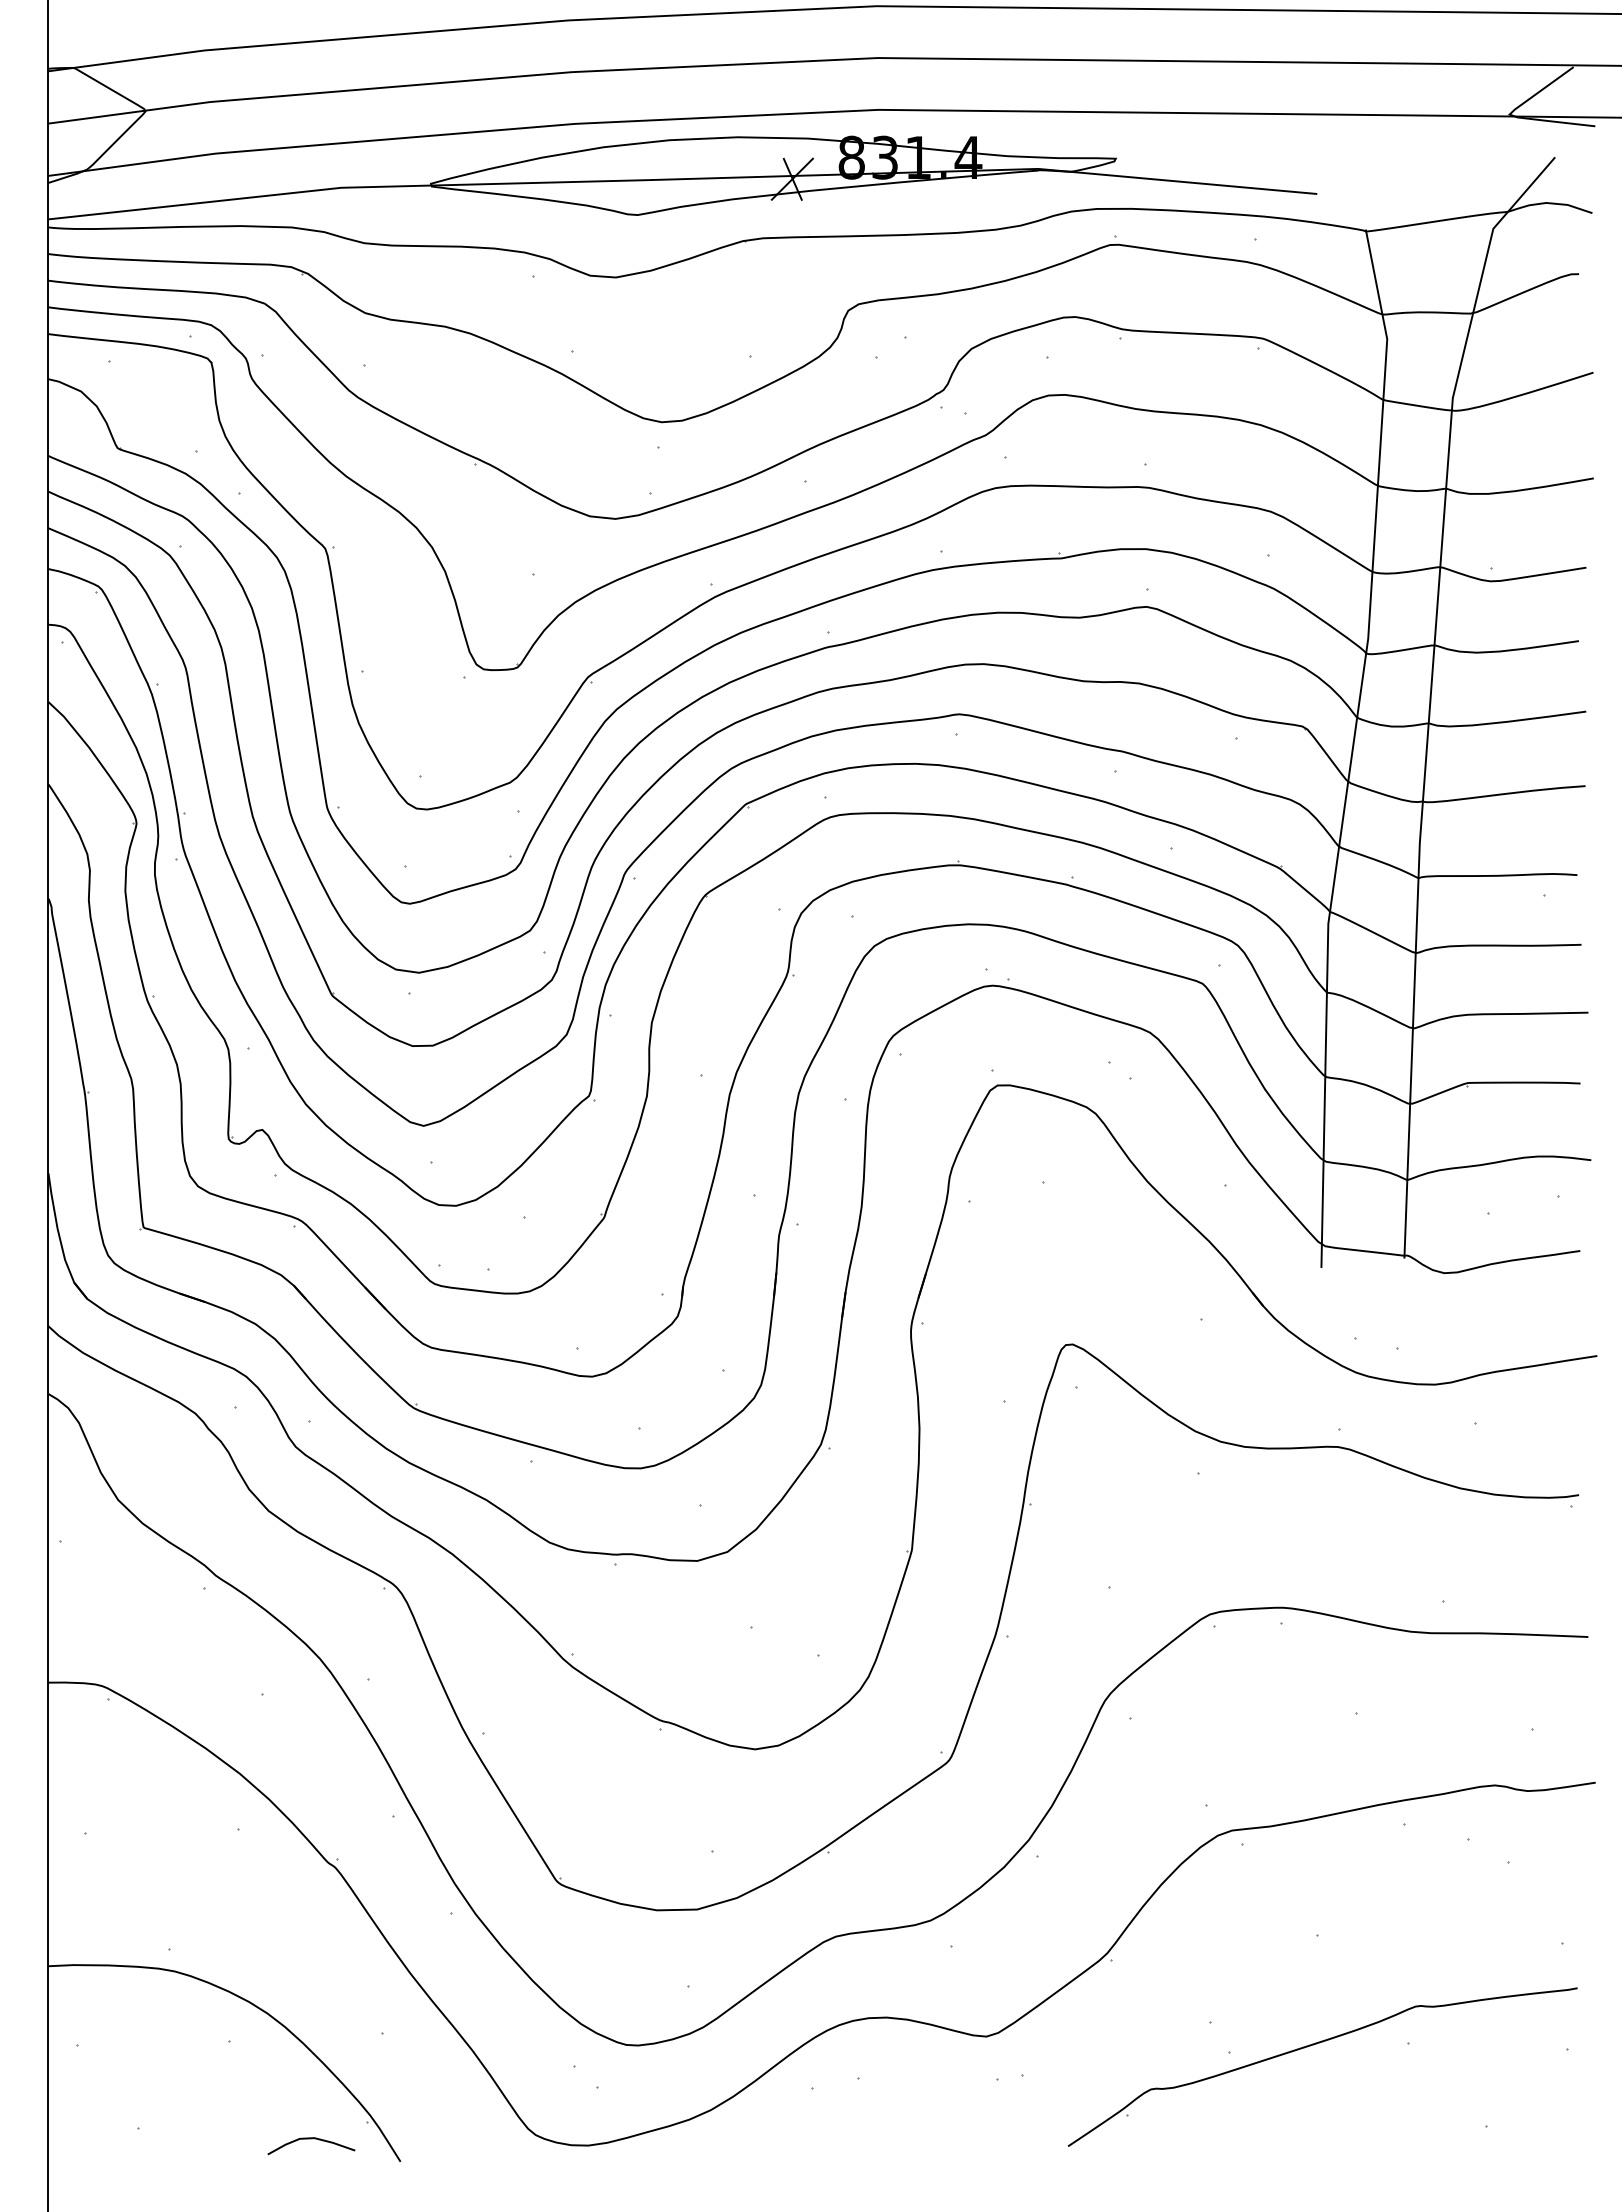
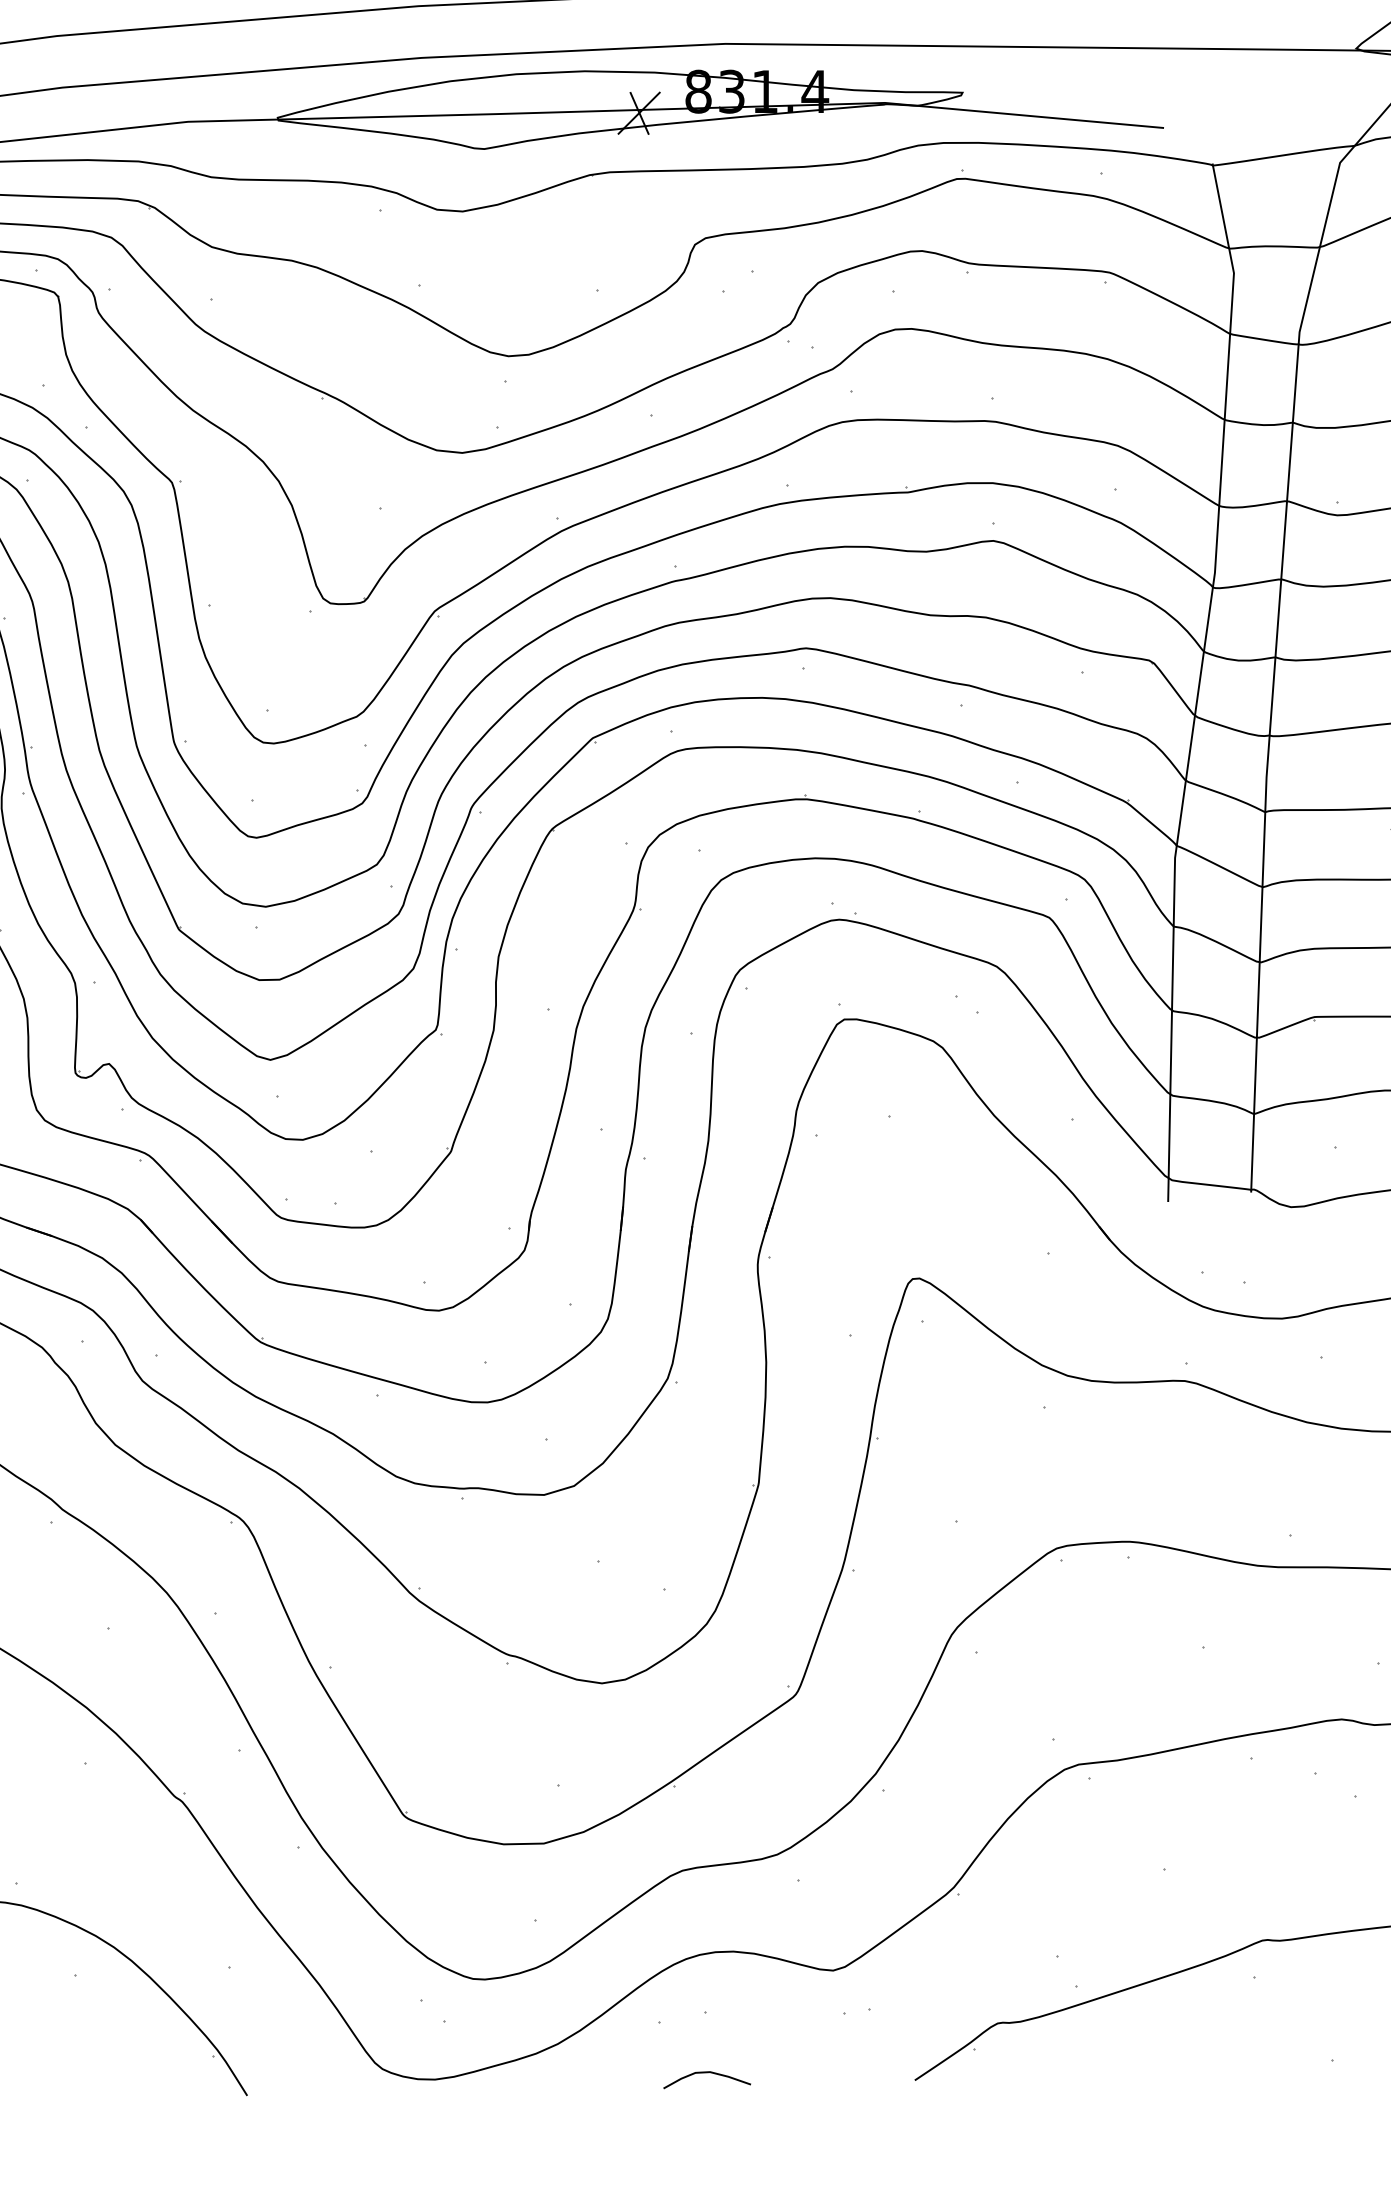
curve: (311, 2139) -> (707, 2073), moved

